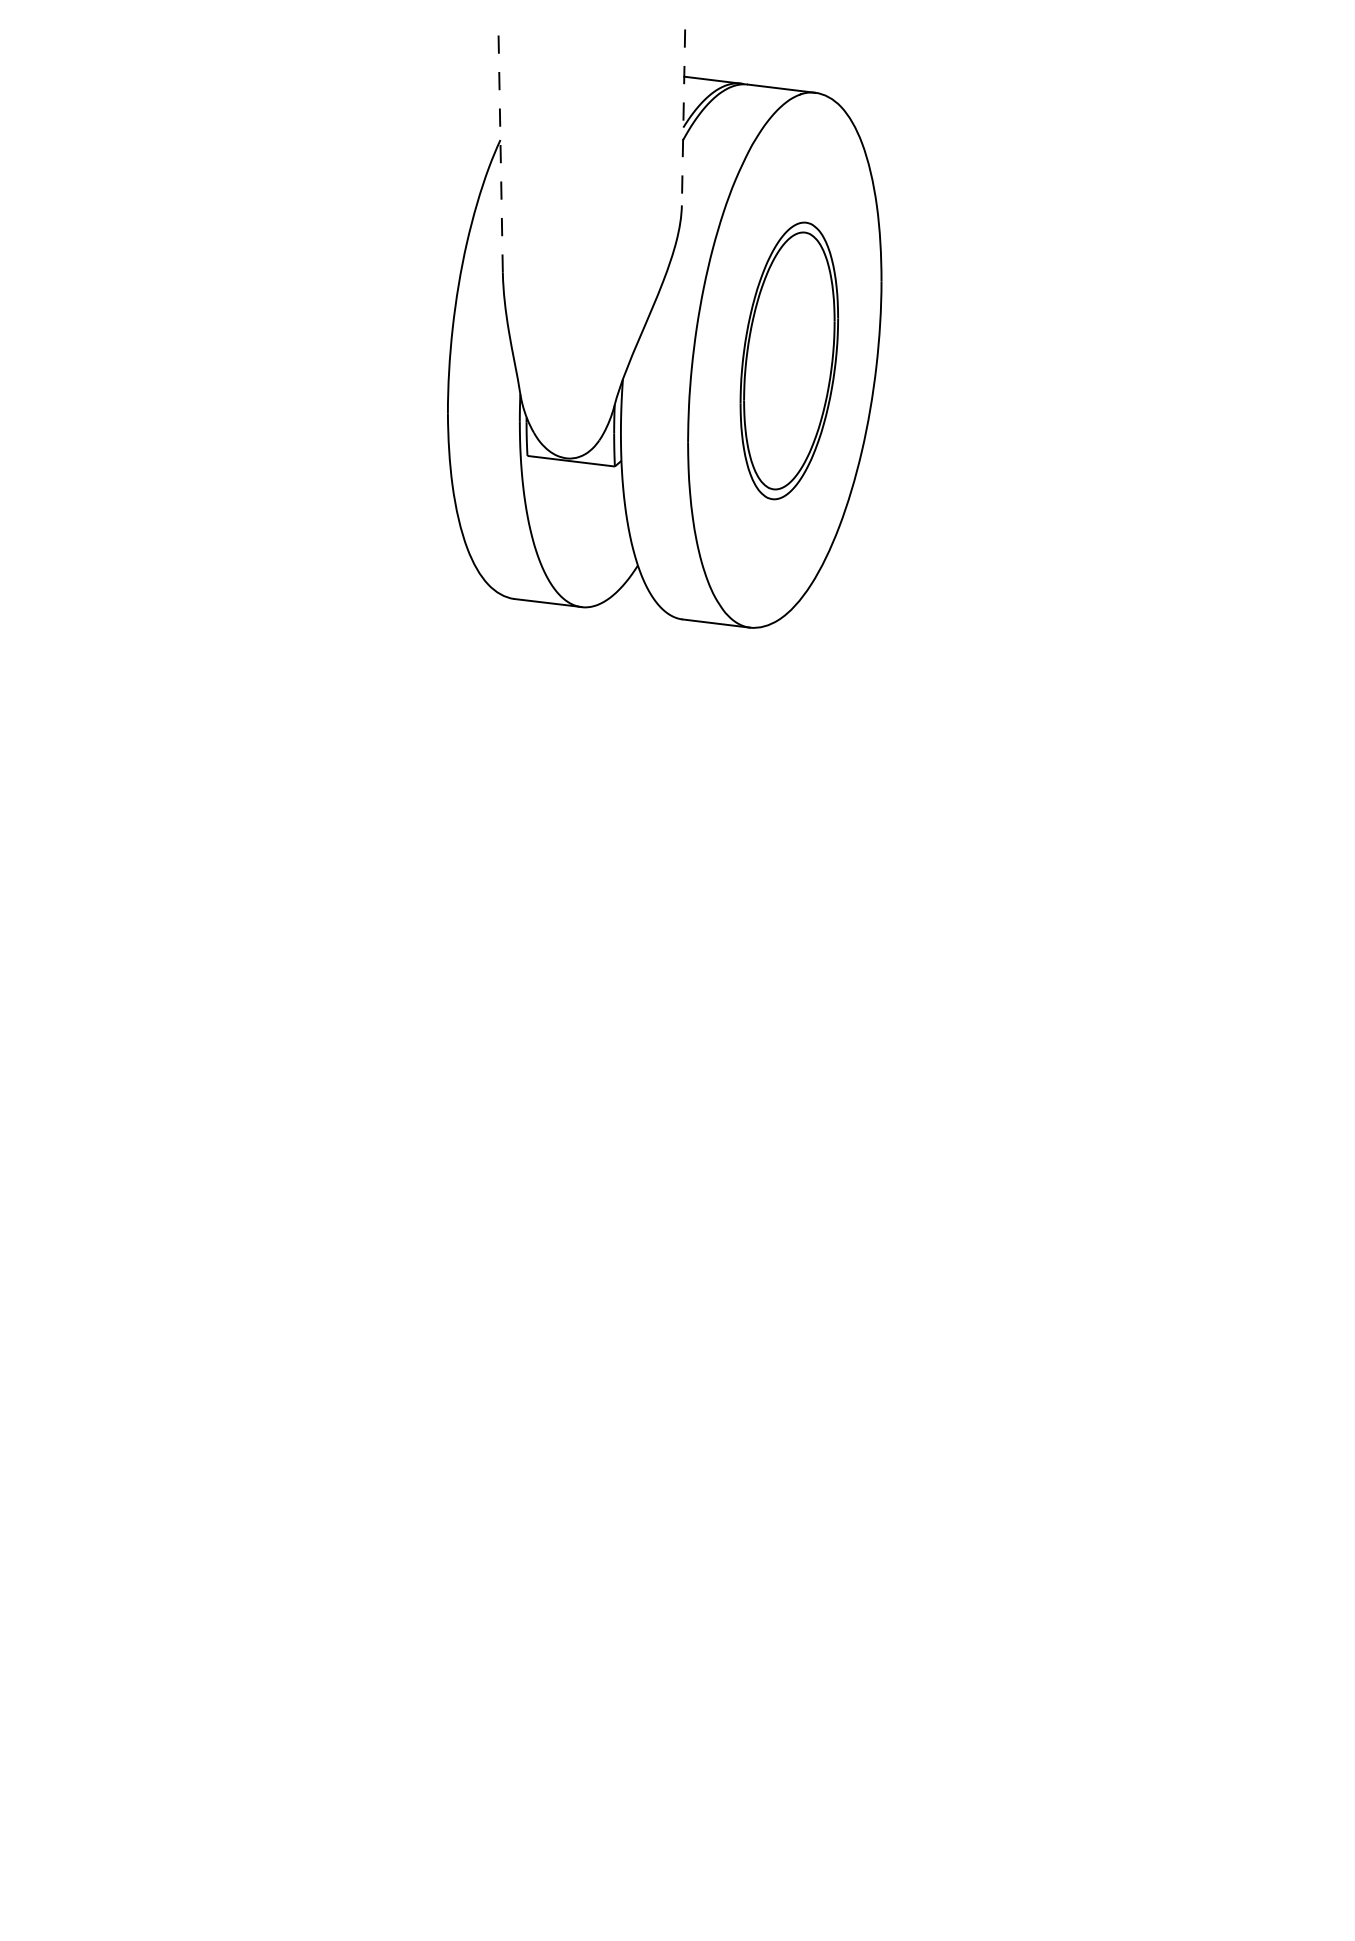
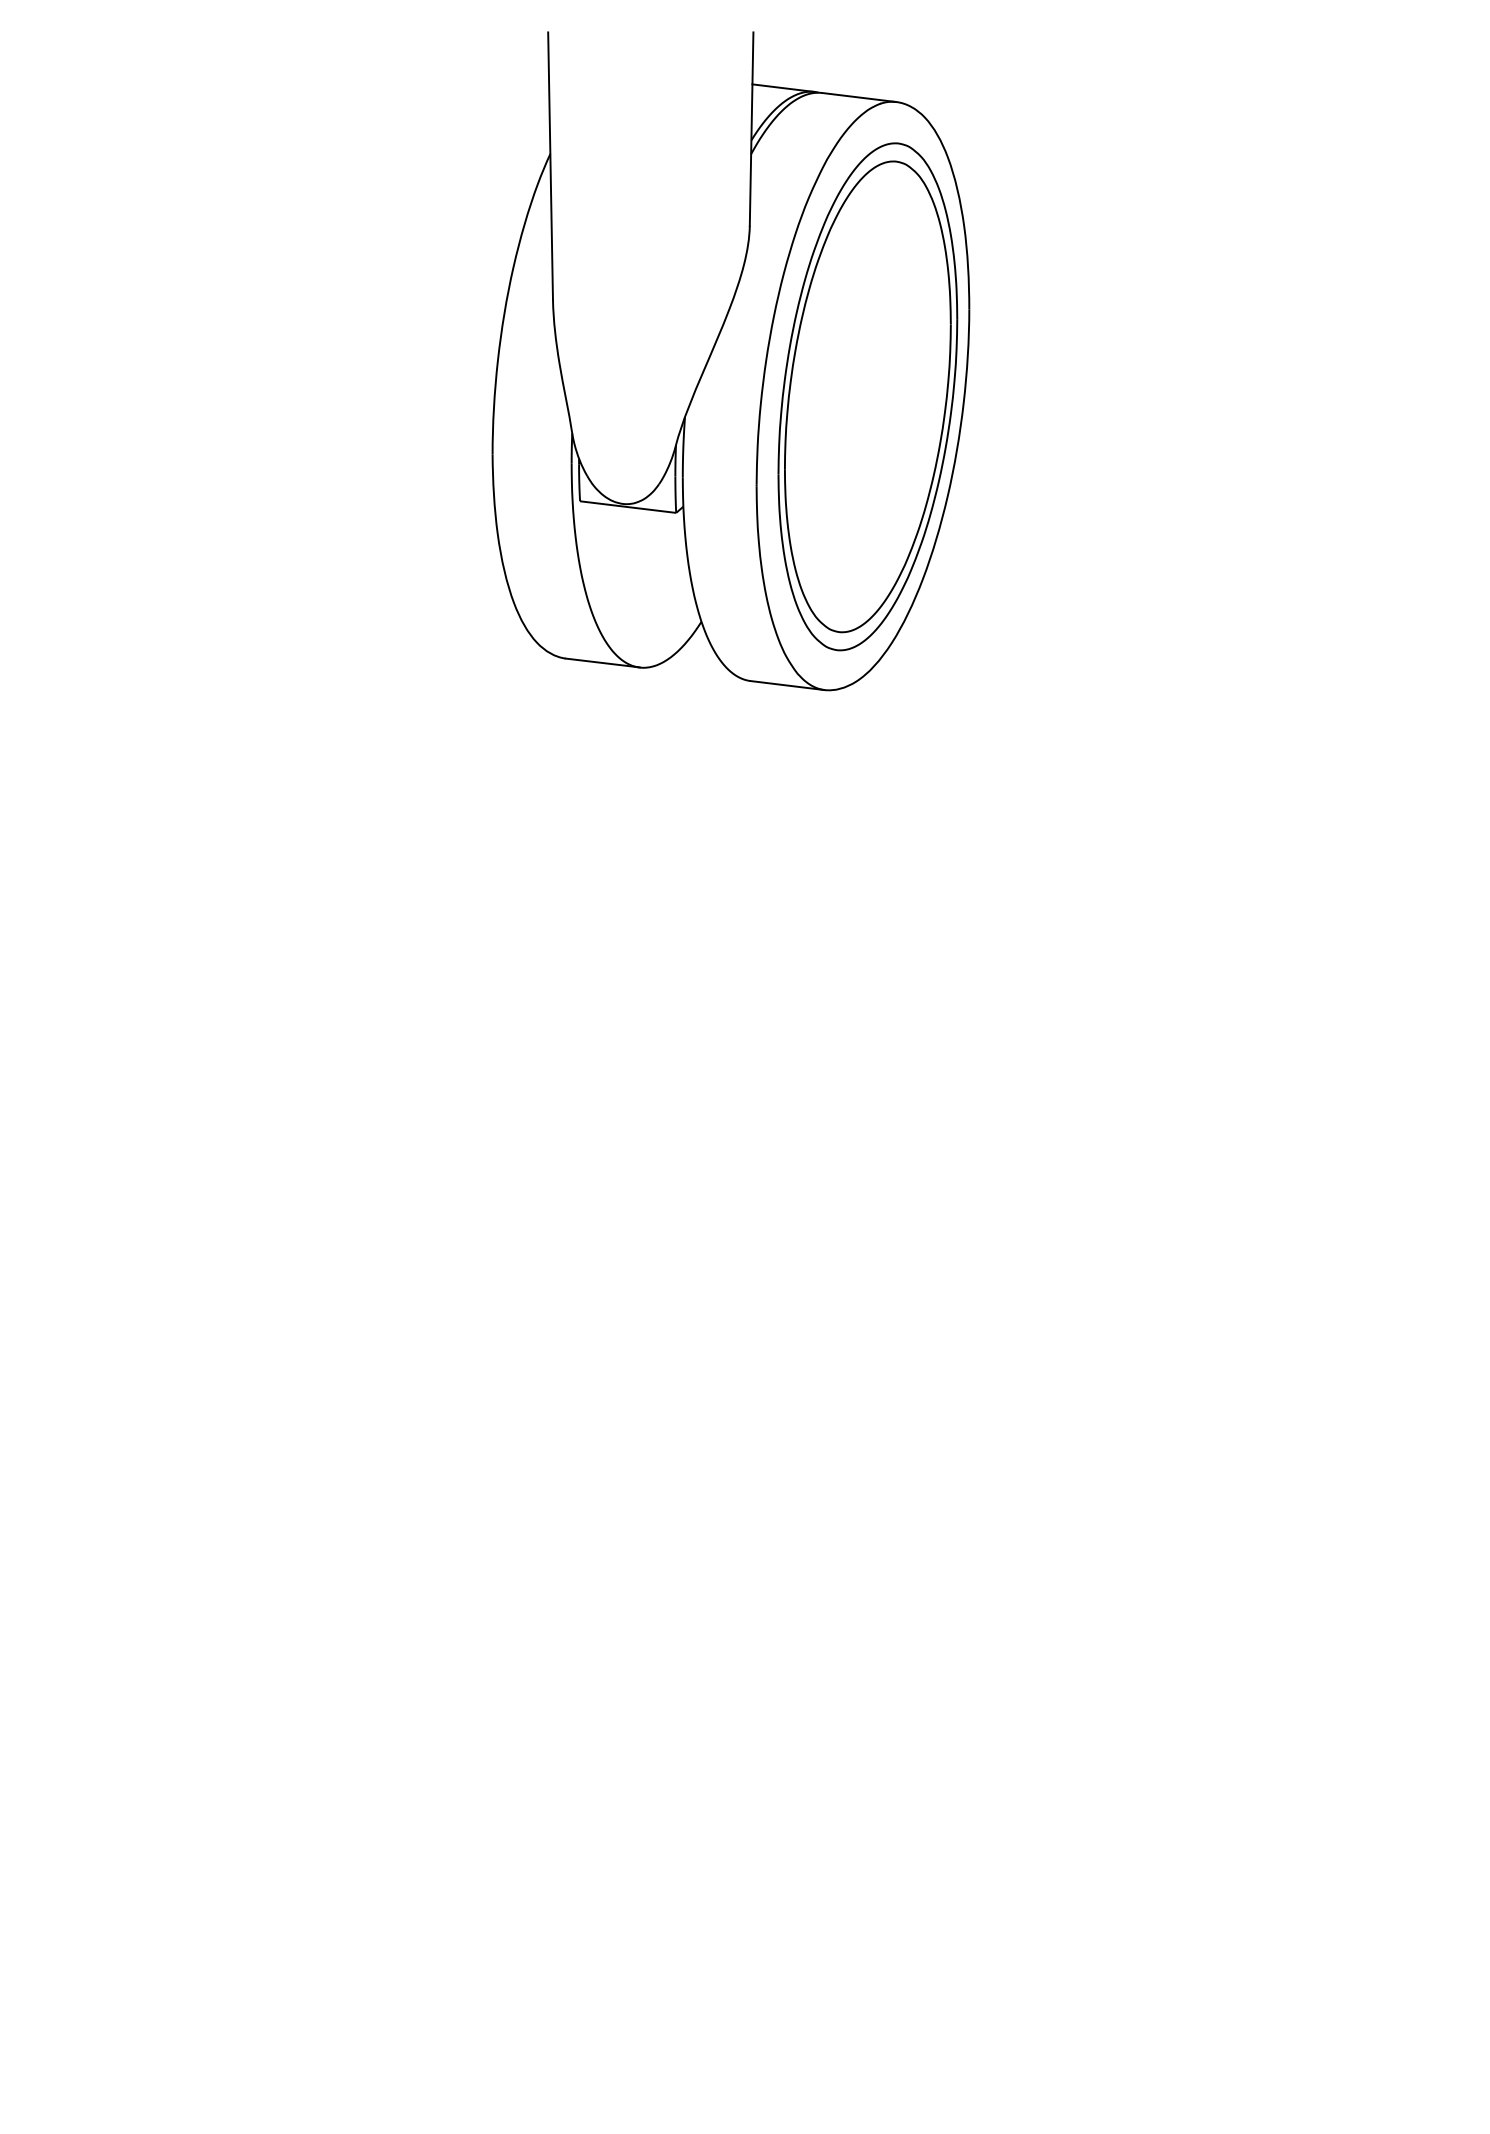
line: (683, 117) -> (751, 129), dashed -> solid
line: (500, 151) -> (550, 166), dashed -> solid
part: (789, 360) -> (868, 396), size x1.67

